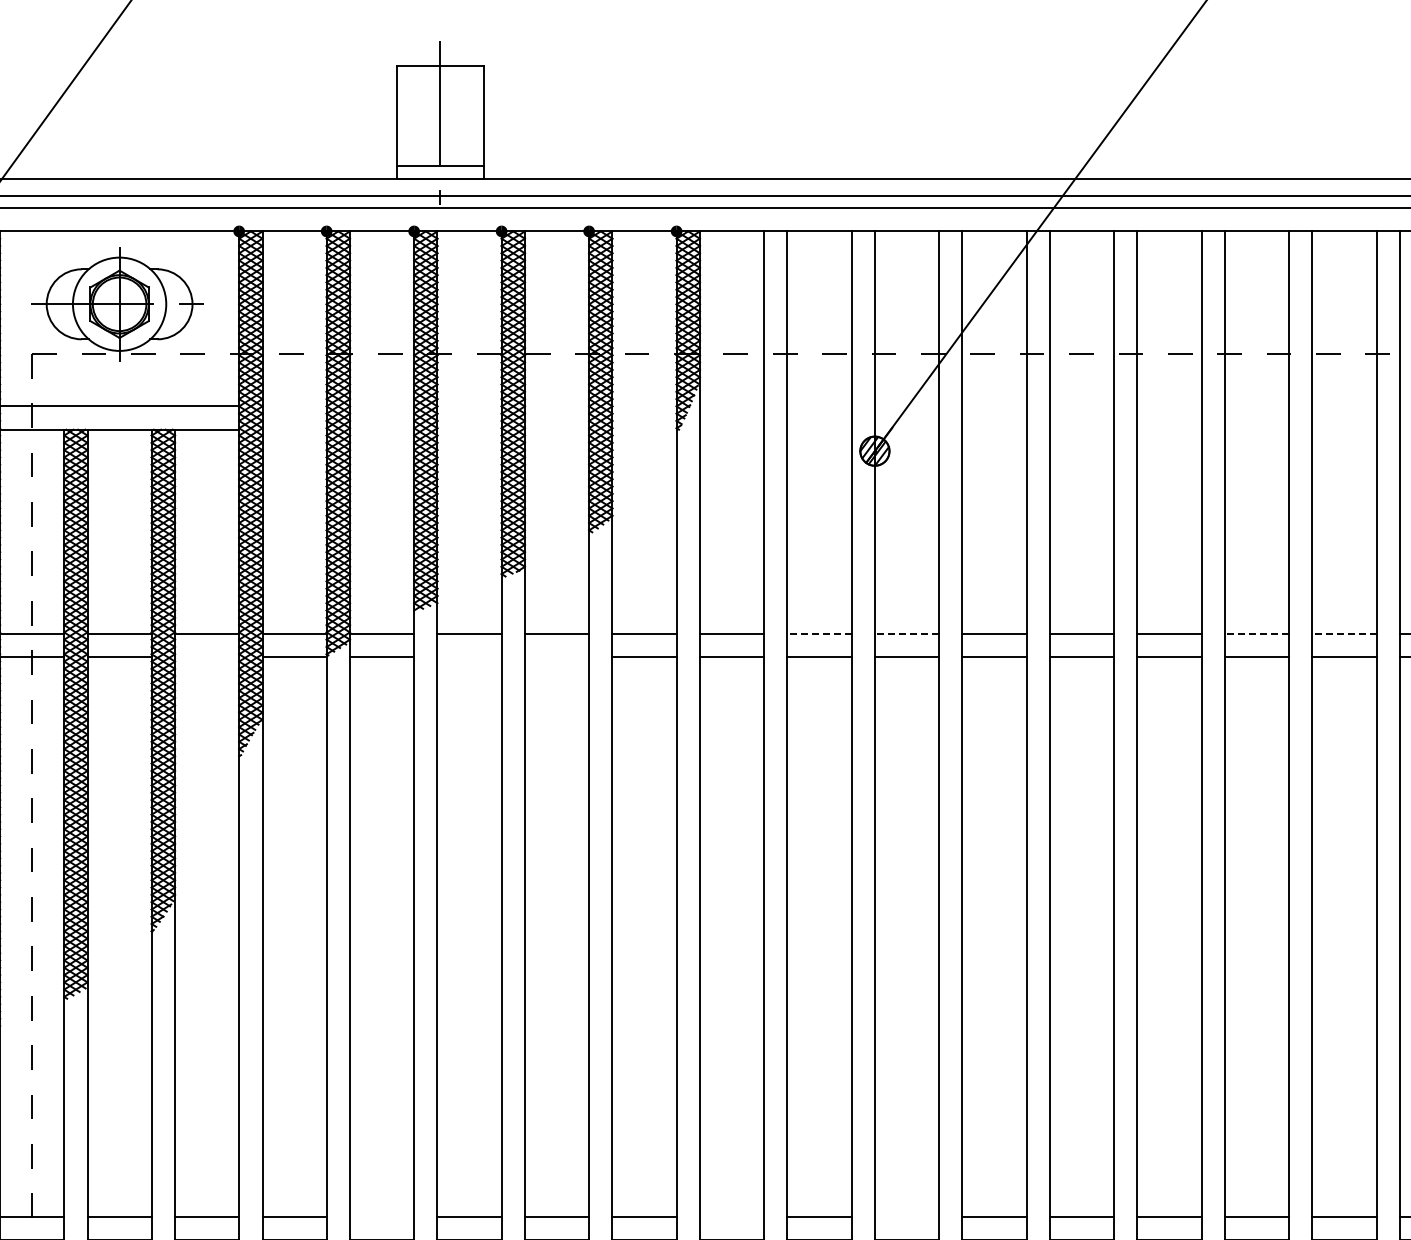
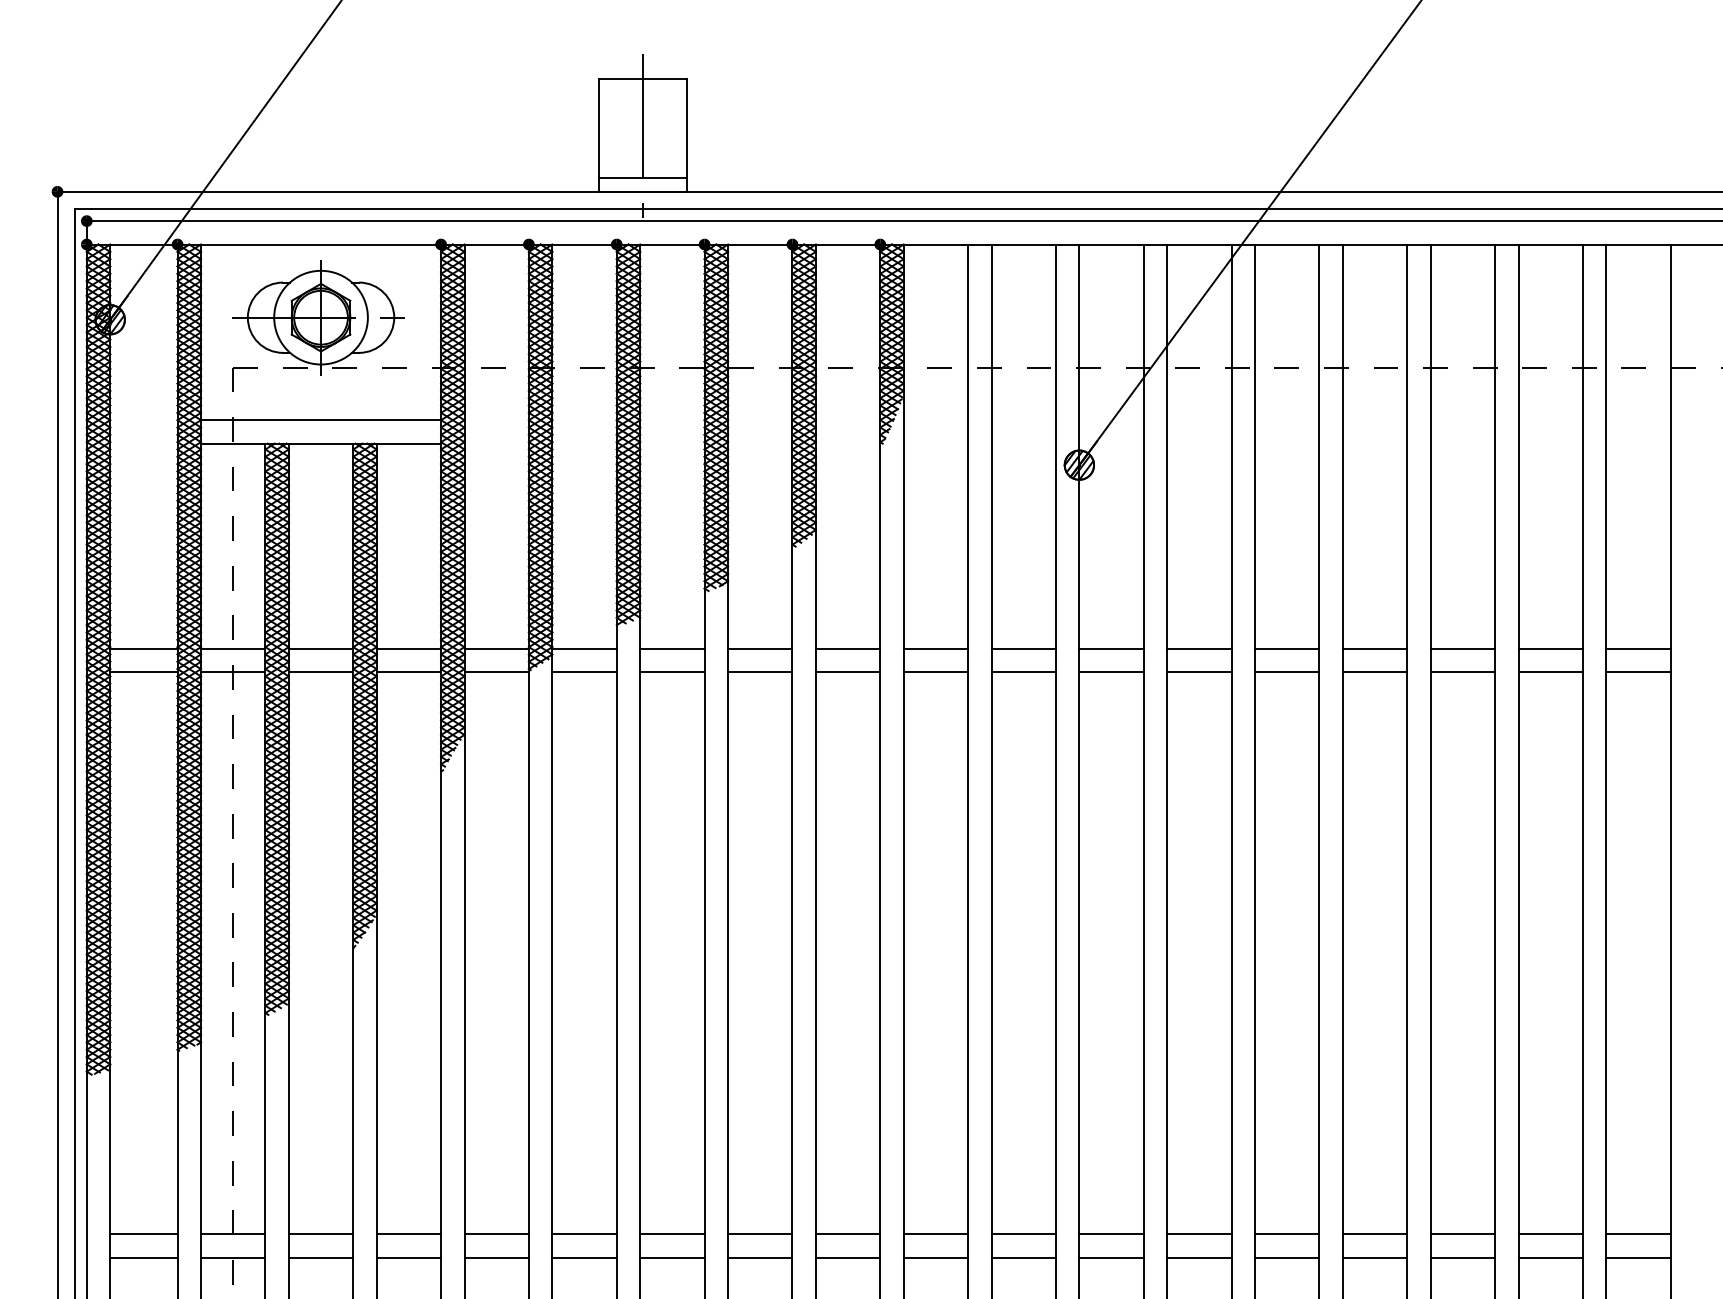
line: (819, 633) -> (1023, 648), dashed -> solid
line: (906, 633) -> (1111, 648), dashed -> solid
line: (1256, 633) -> (1462, 648), dashed -> solid
line: (1344, 633) -> (1550, 648), dashed -> solid
line: (206, 657) -> (408, 672), added
line: (469, 657) -> (672, 672), added
line: (557, 657) -> (760, 672), added
line: (382, 1217) -> (584, 1234), added
line: (731, 1217) -> (935, 1234), added
line: (906, 1217) -> (1111, 1234), added

